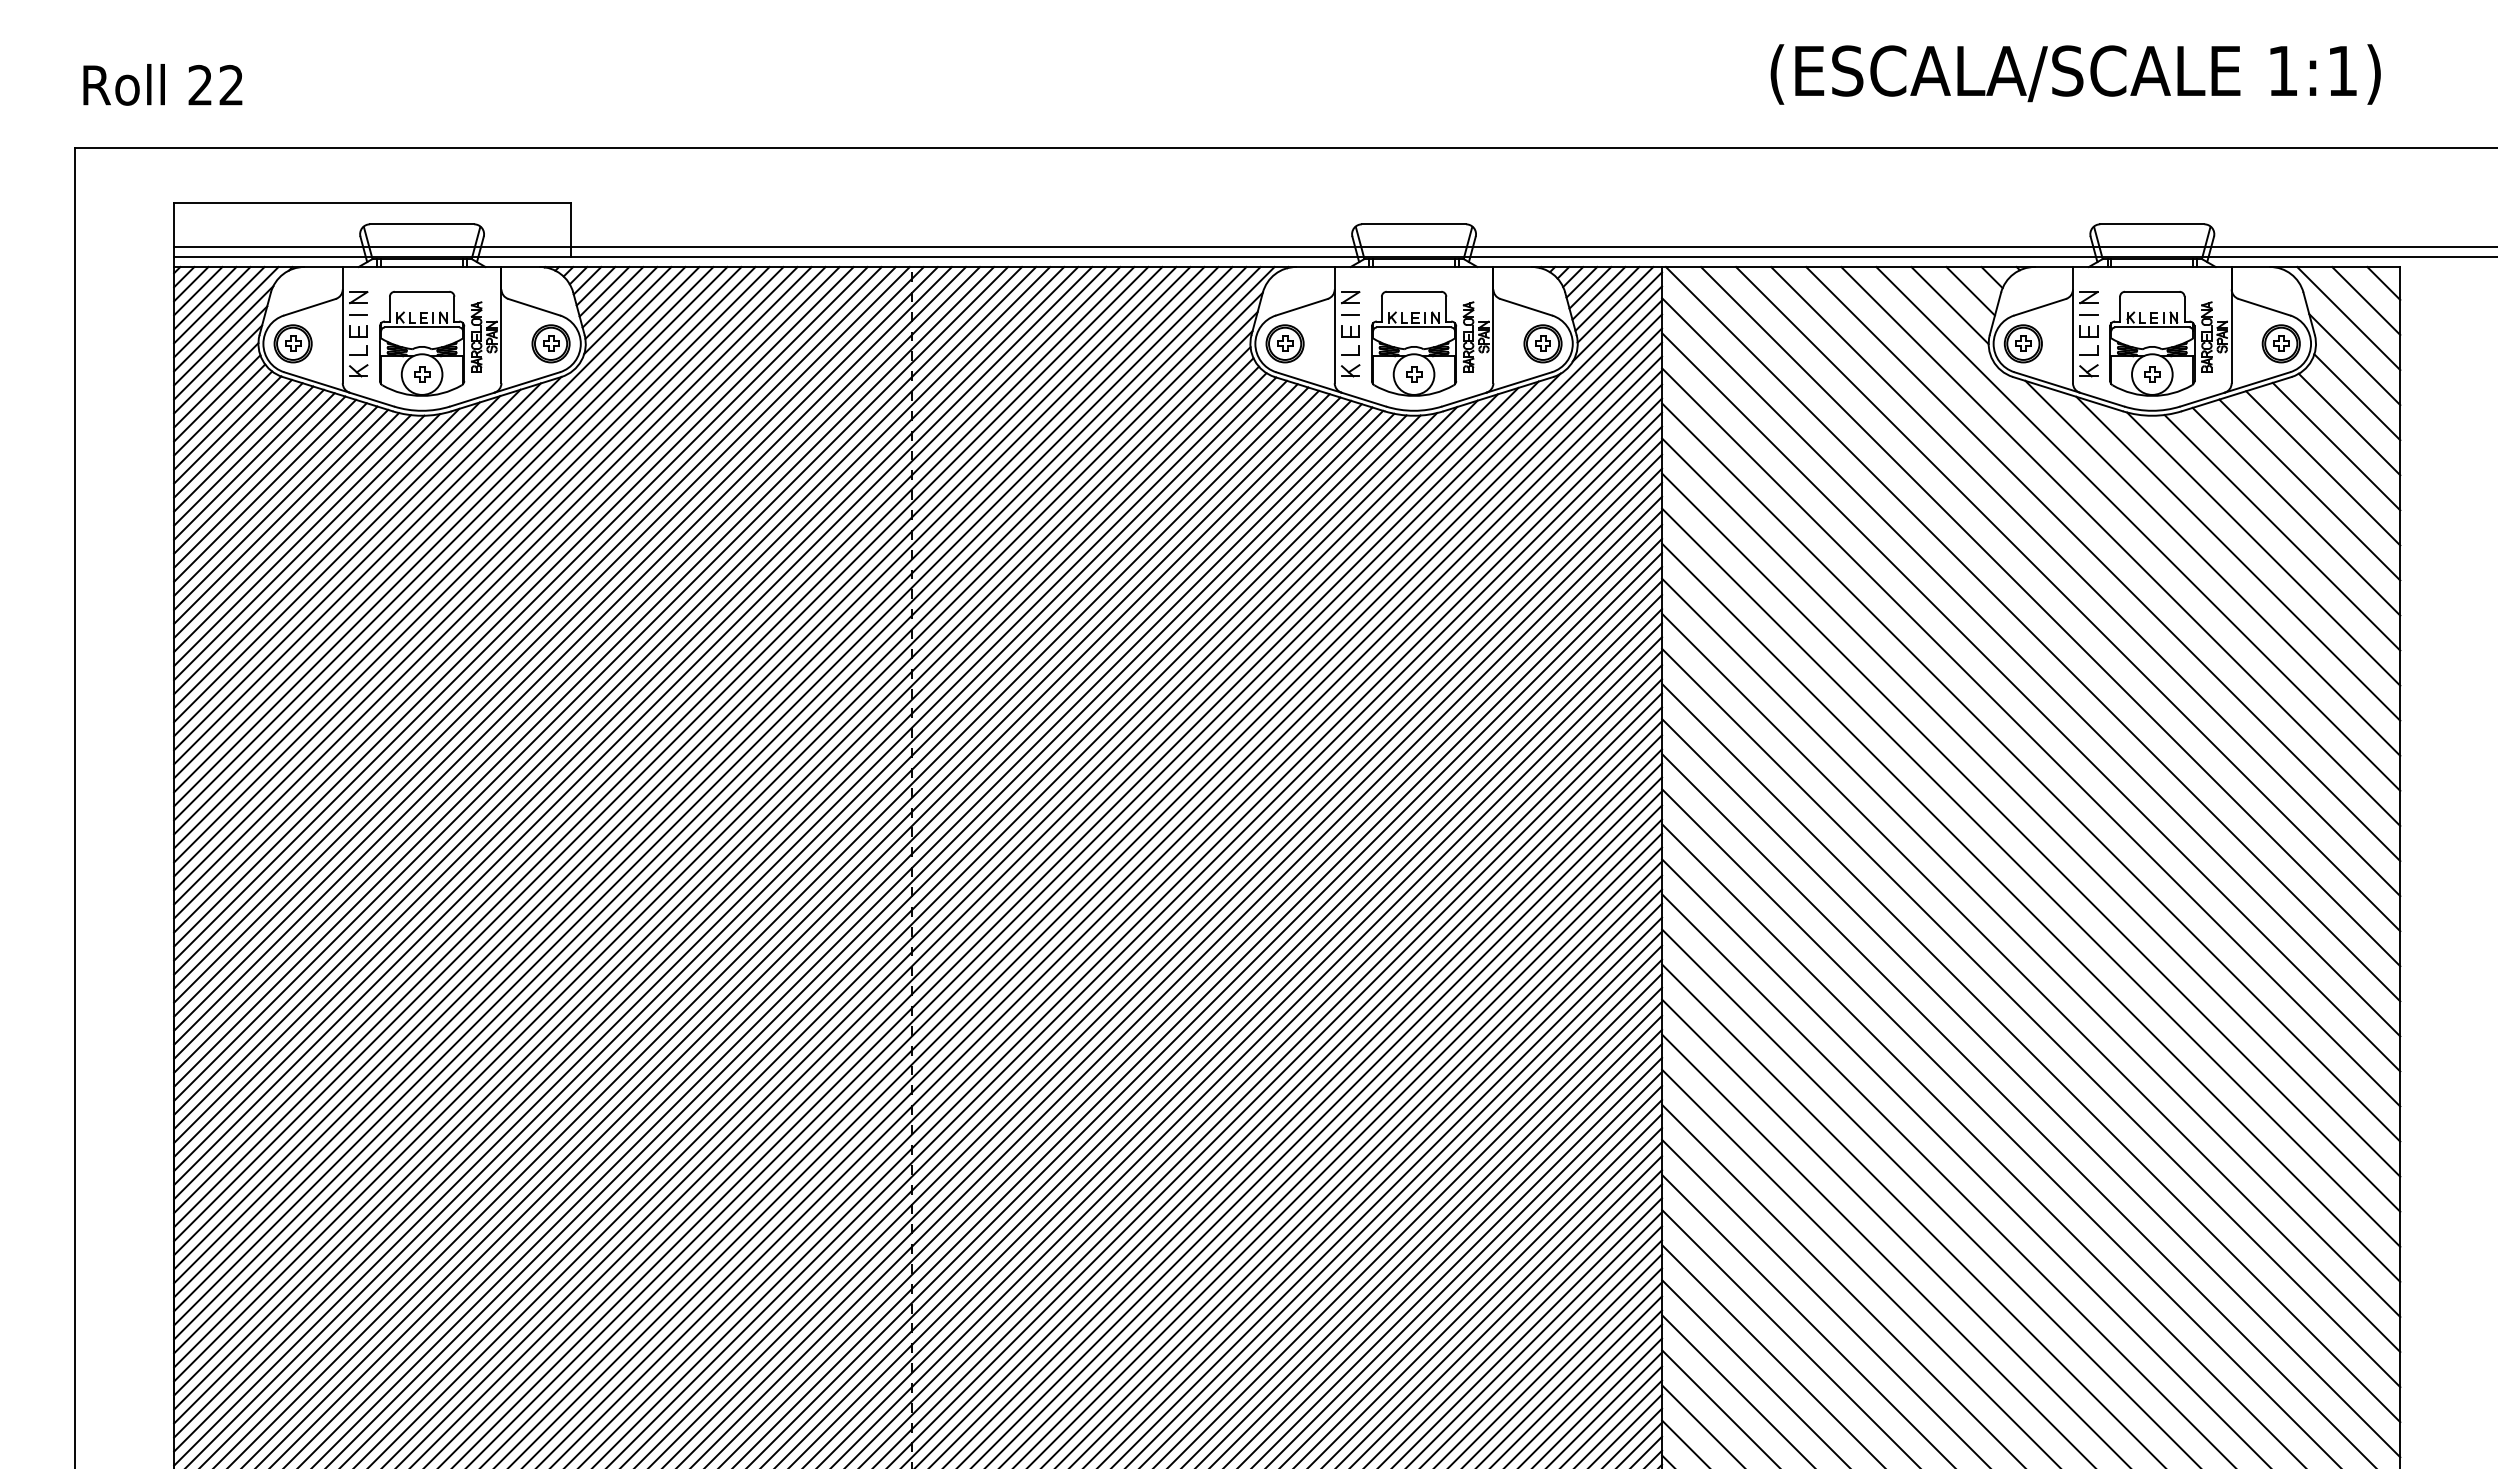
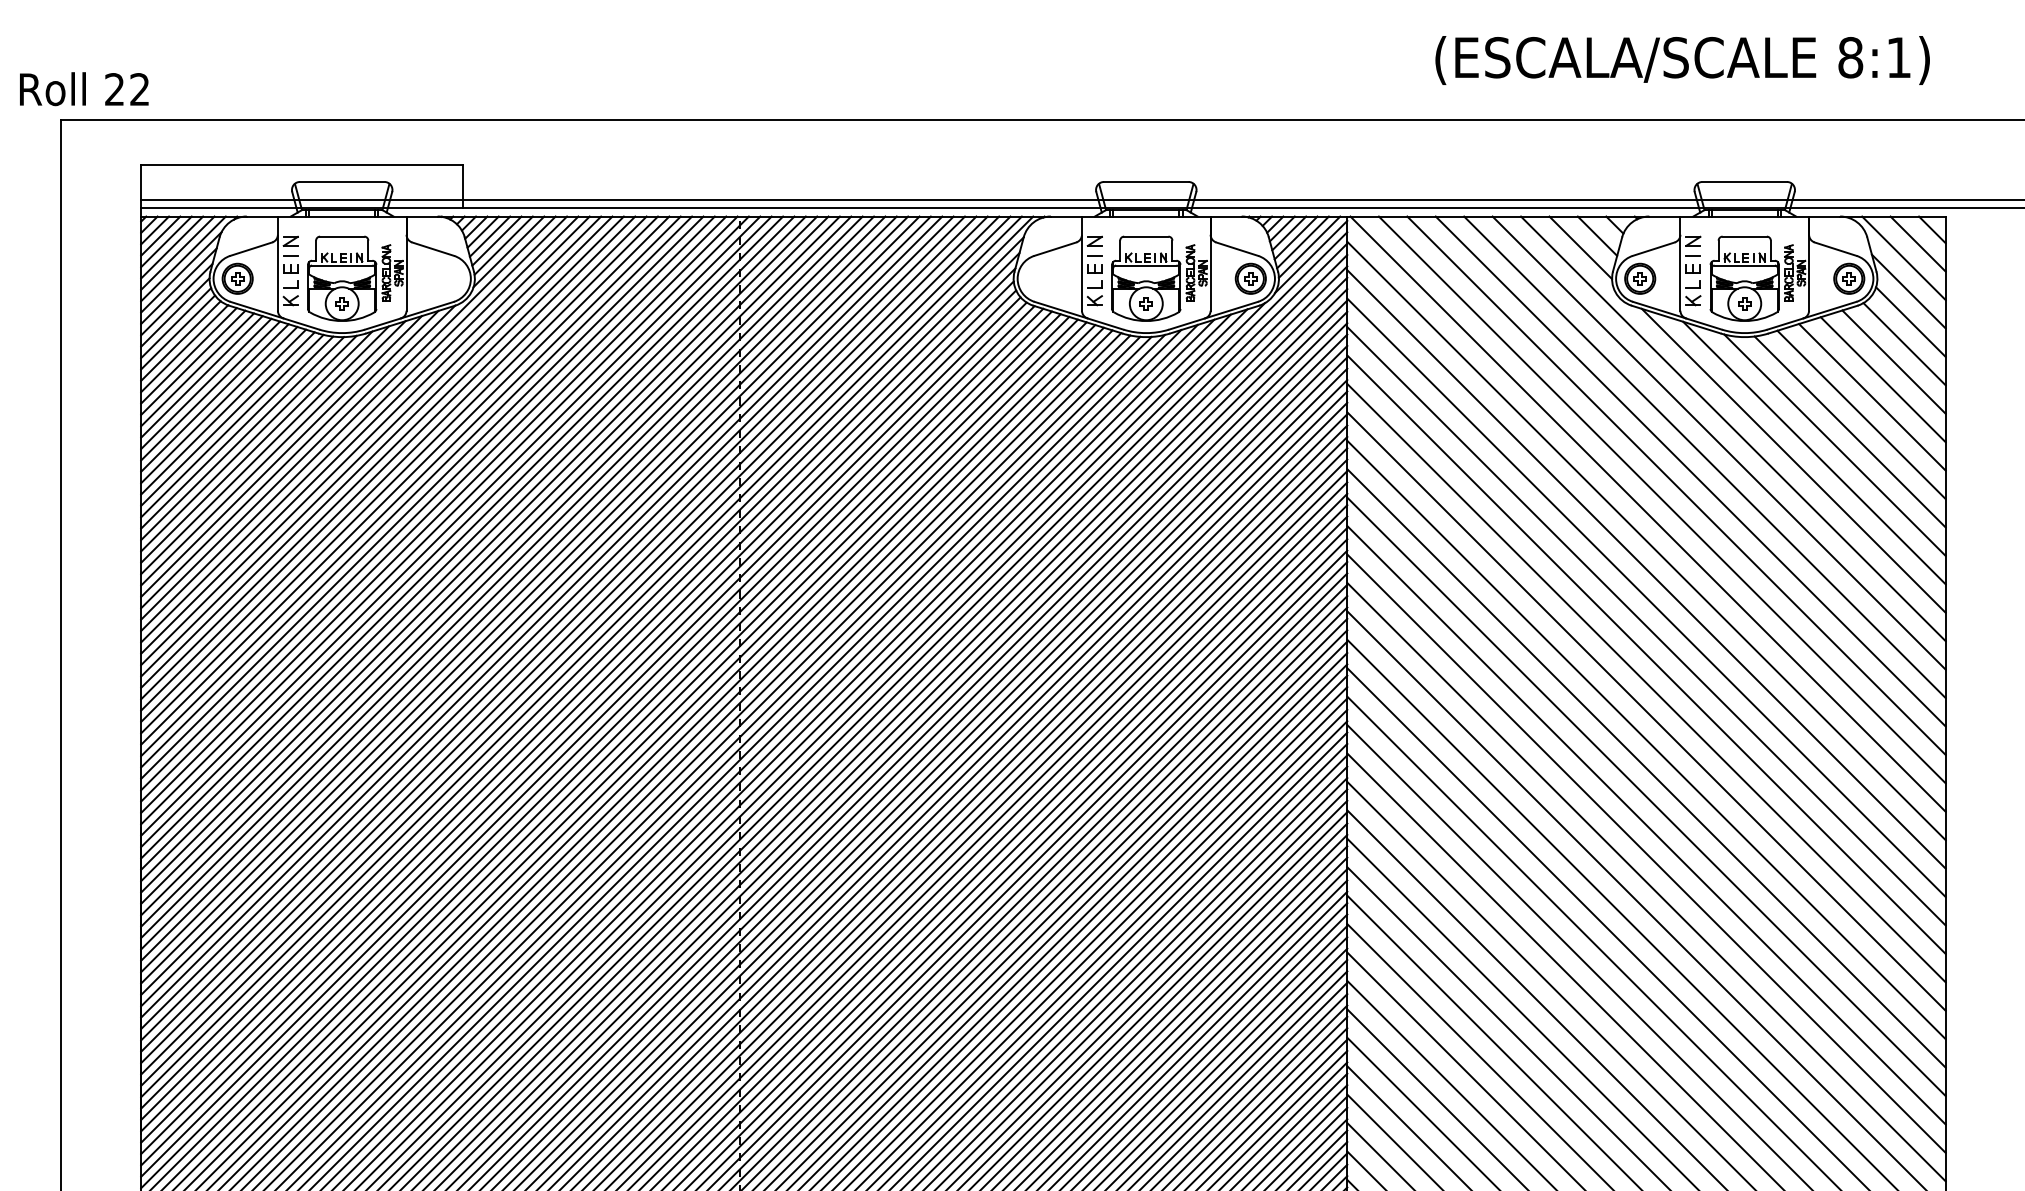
text: (2283, 70) -> (1851, 57), 1:1) -> 8:1)
text: (162, 84) -> (83, 88), moved
part: (550, 343) -> (446, 278), removed
part: (1284, 343) -> (1041, 278), removed

